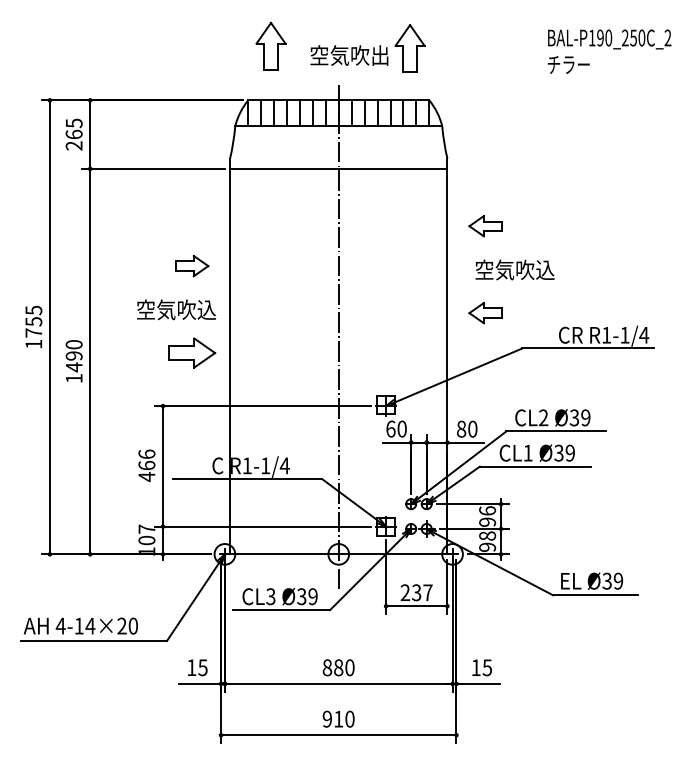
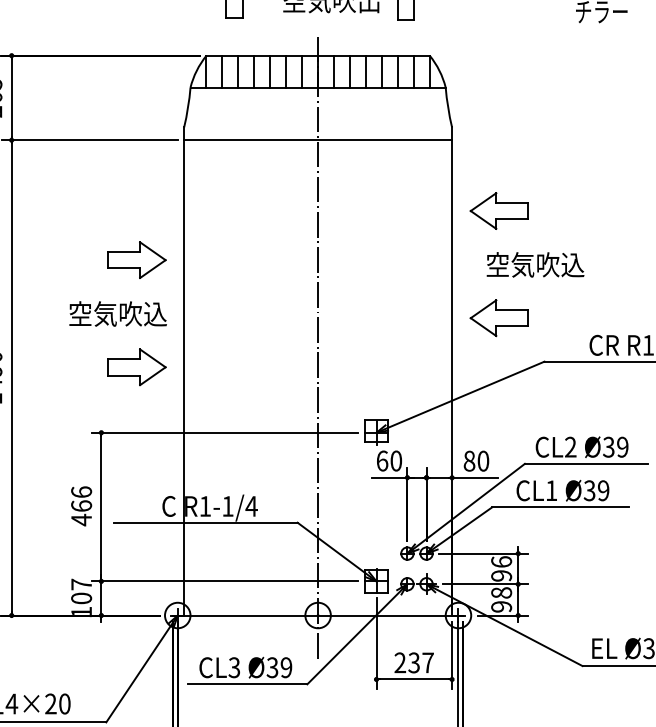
part: (485, 225) -> (499, 210), size x1.43
part: (192, 265) -> (137, 259), size x1.43
part: (485, 312) -> (499, 317), size x1.43

